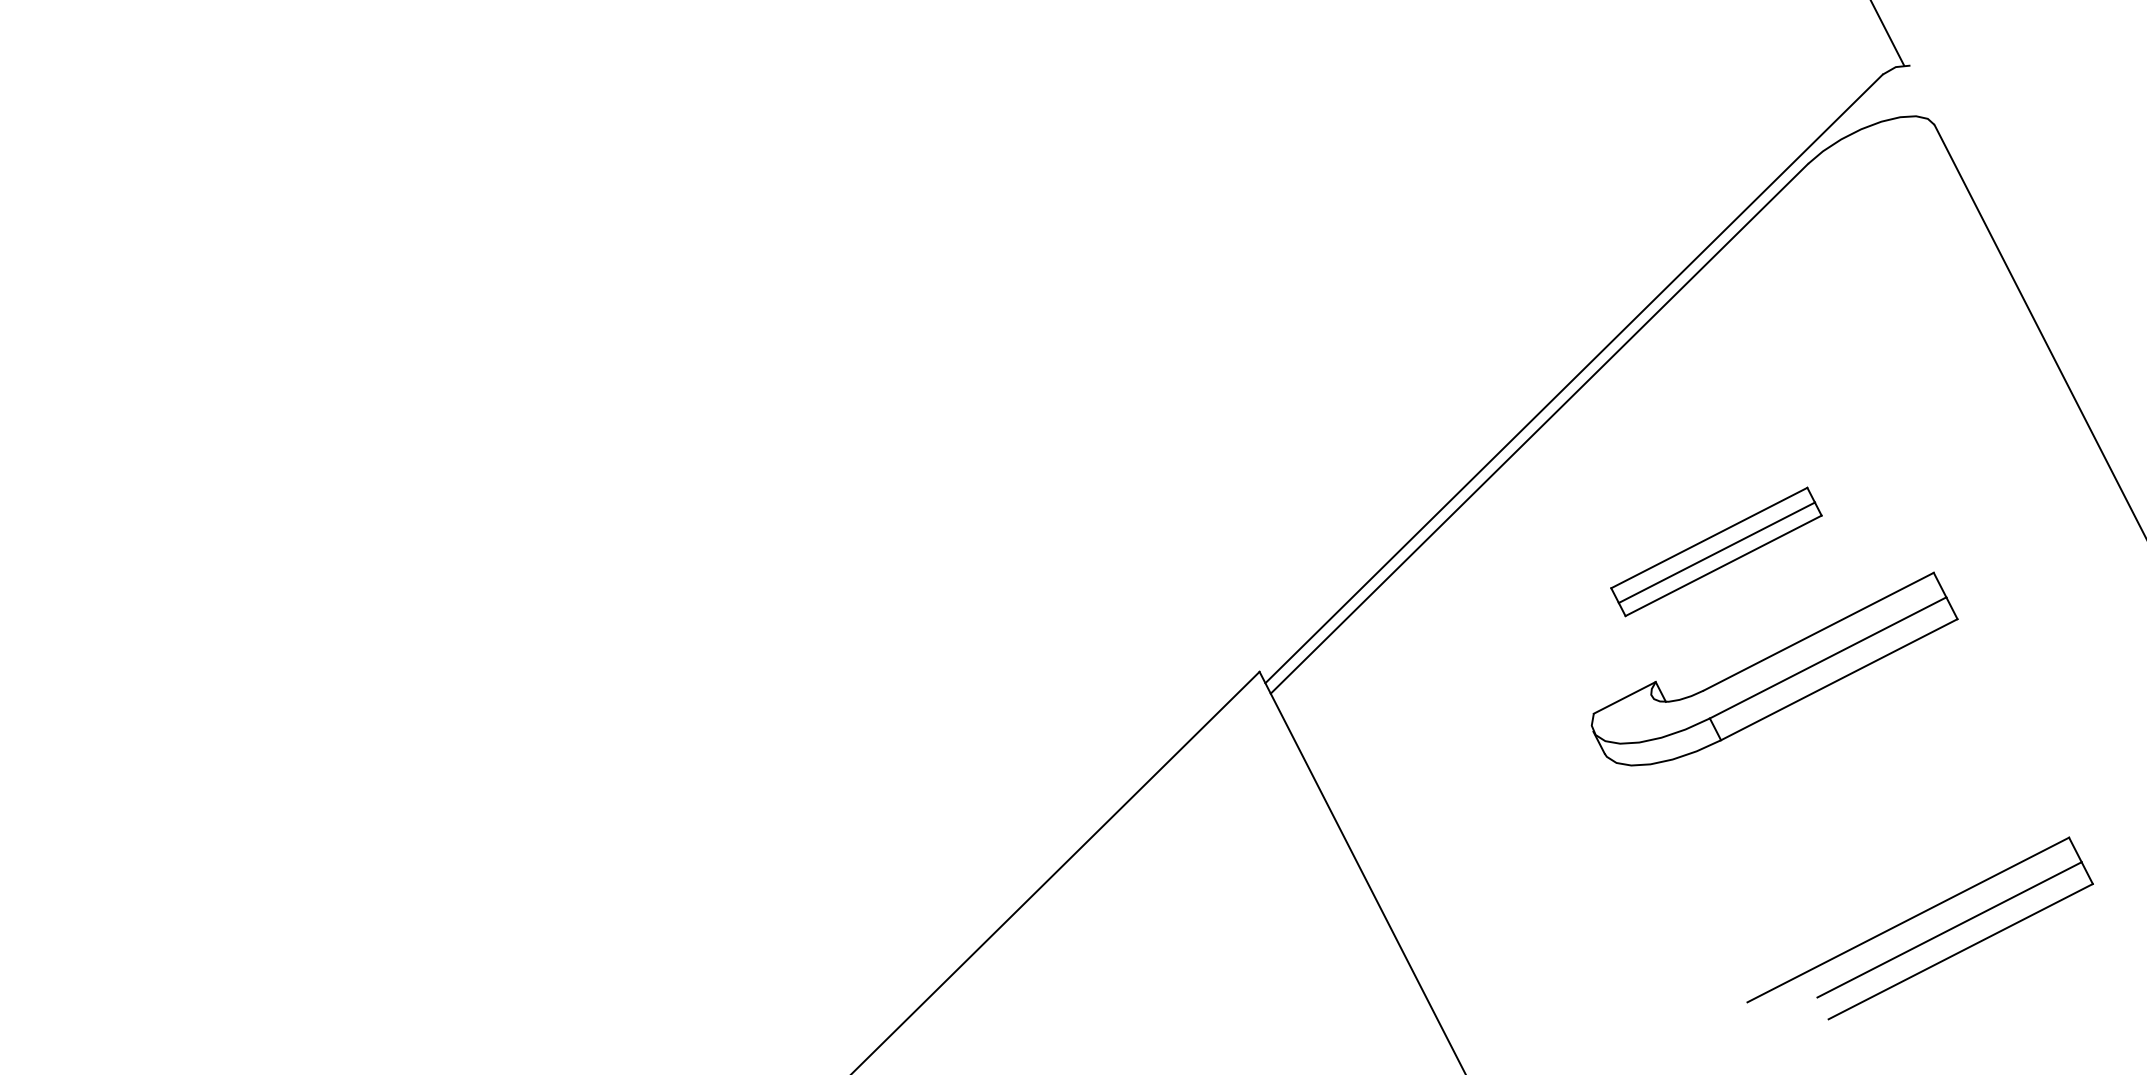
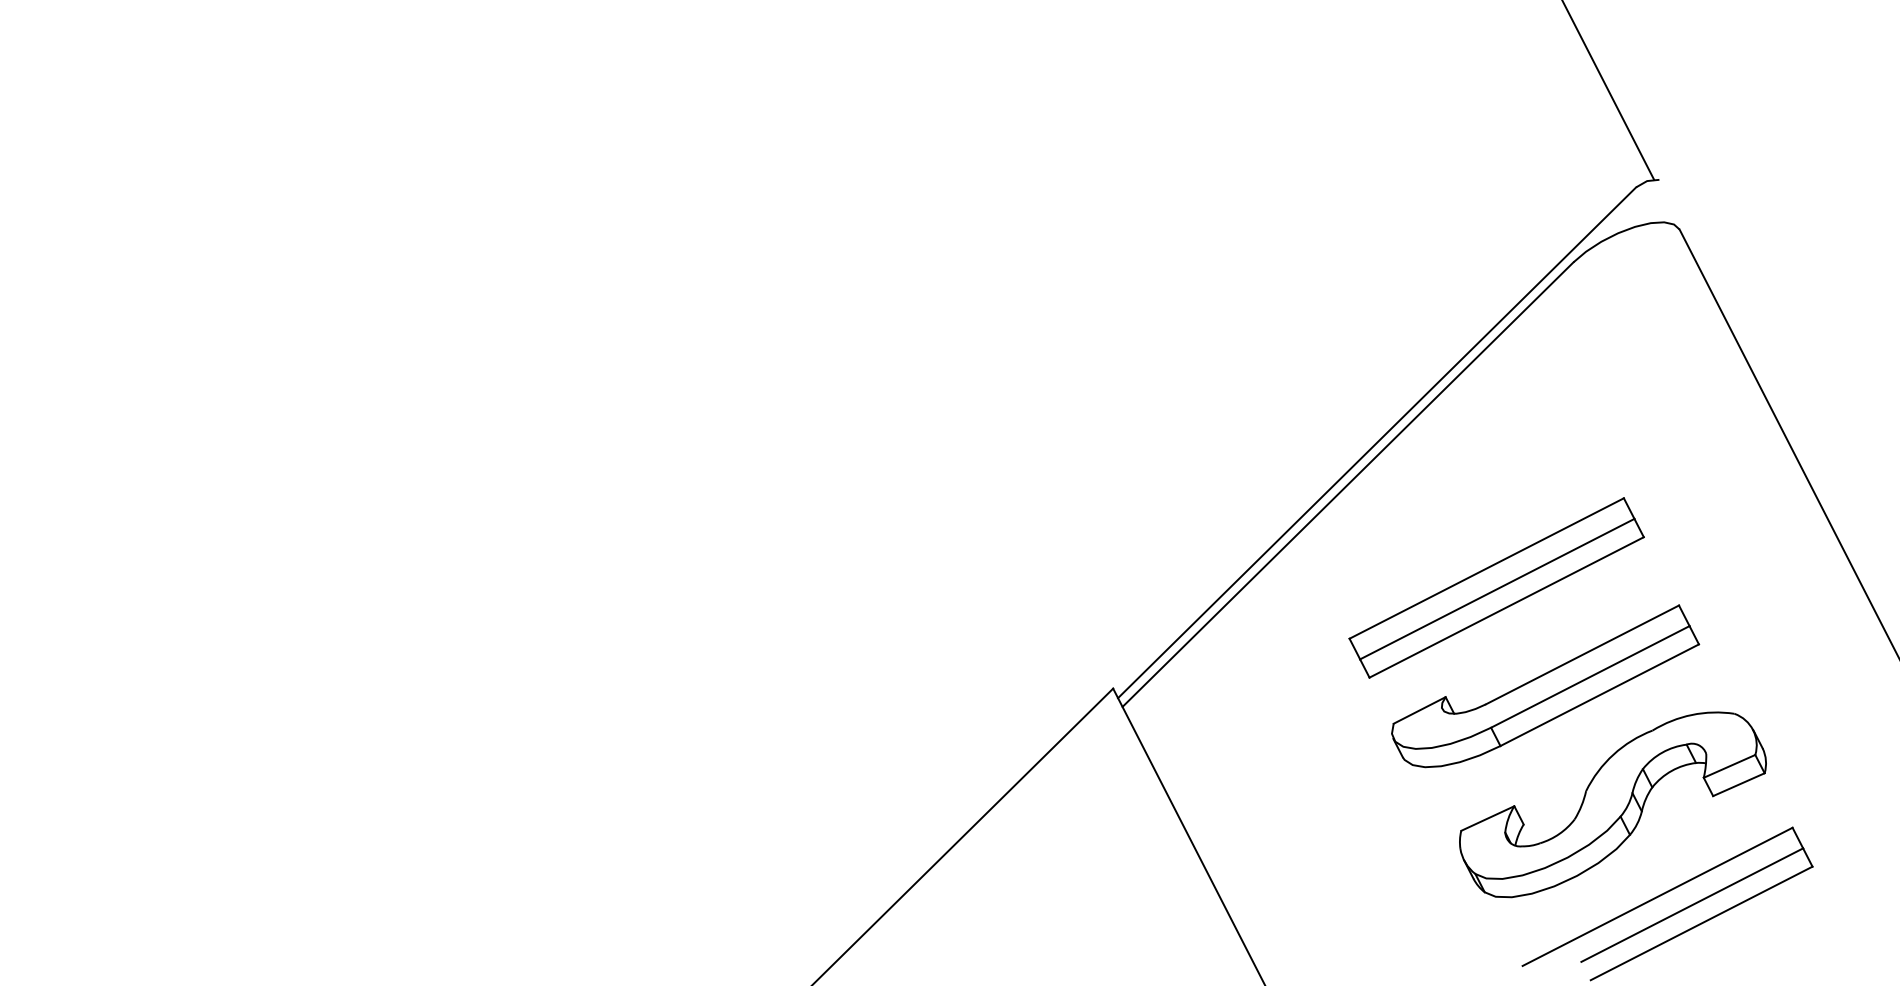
part: (1716, 551) -> (1496, 587), size x1.67
part: (1854, 809) -> (1612, 804), added

